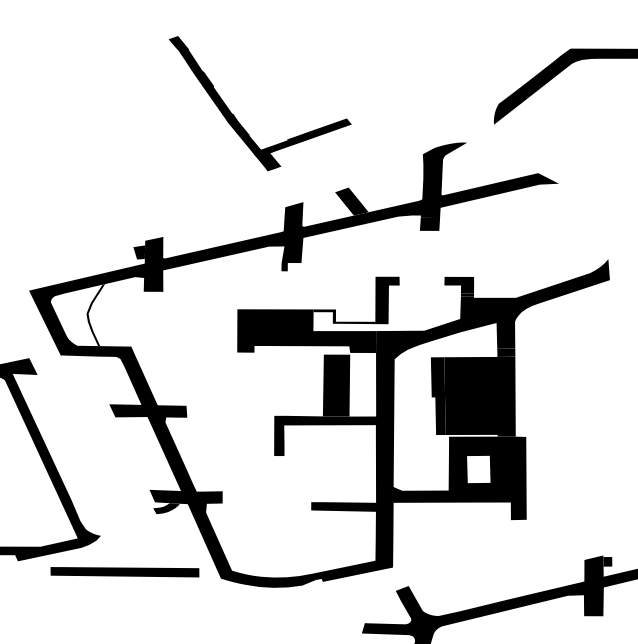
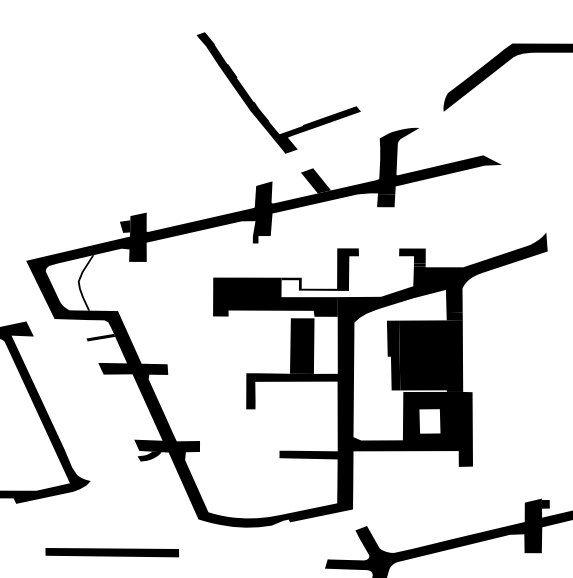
part: (237, 119) -> (258, 107), moved
fill: (111, 376) -> (100, 337), added
part: (124, 572) -> (111, 552), moved

